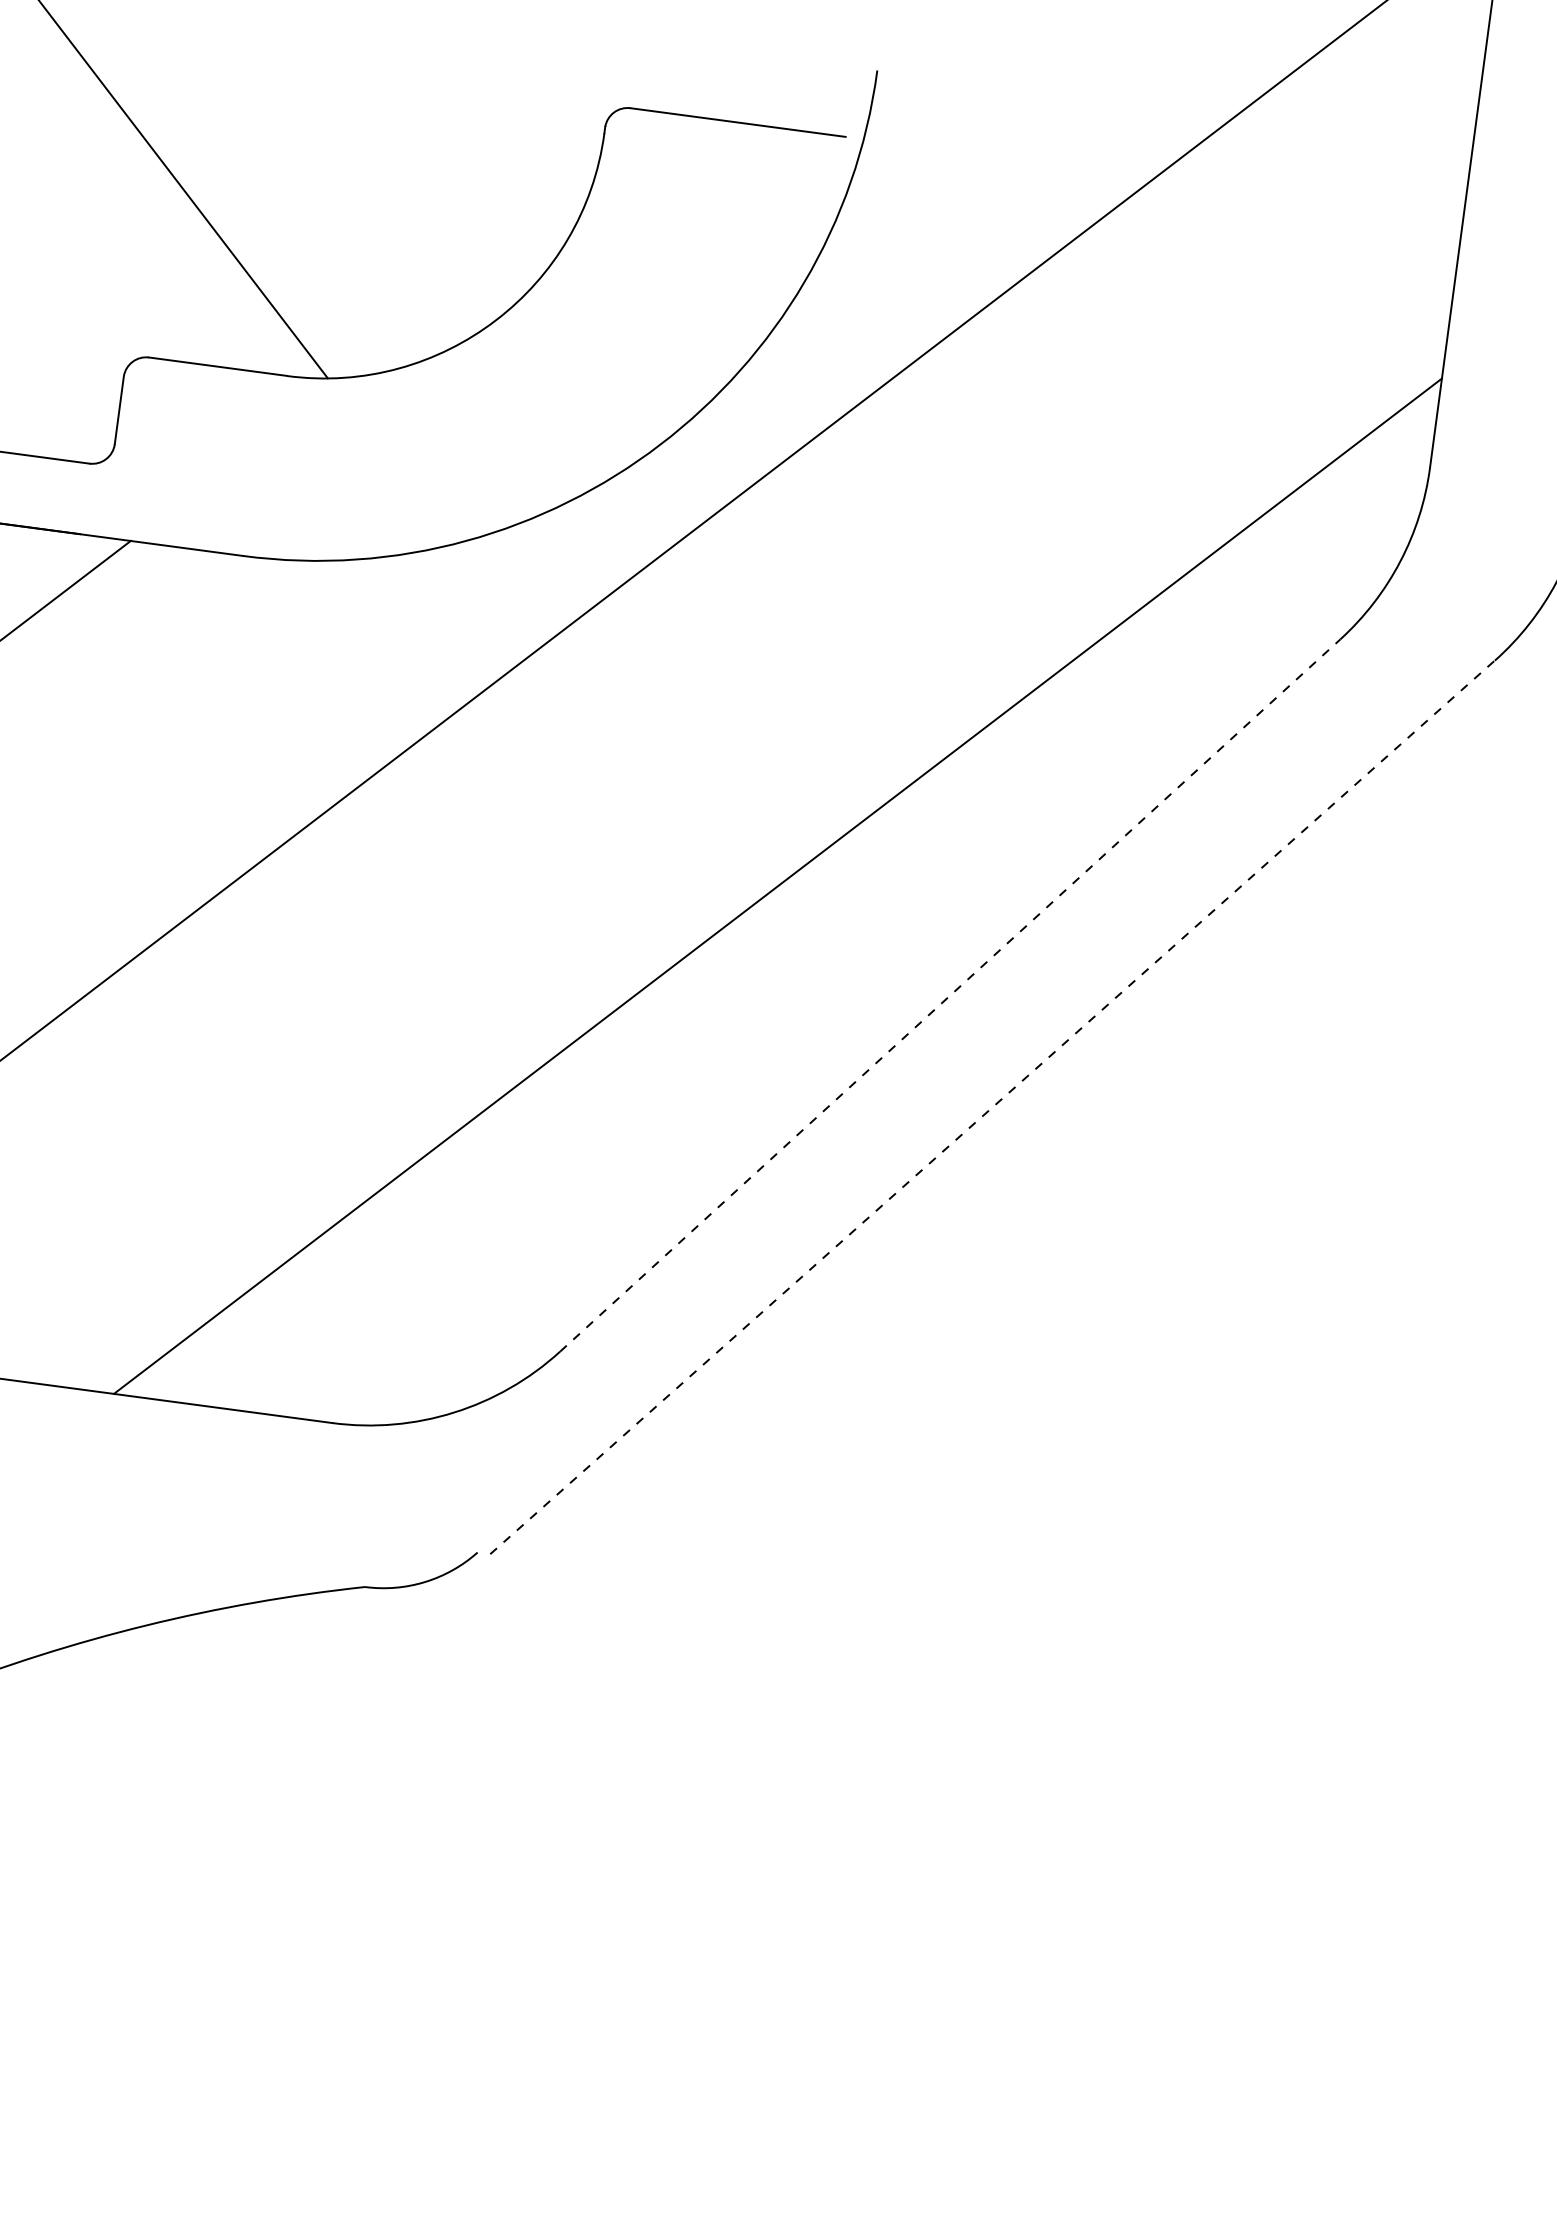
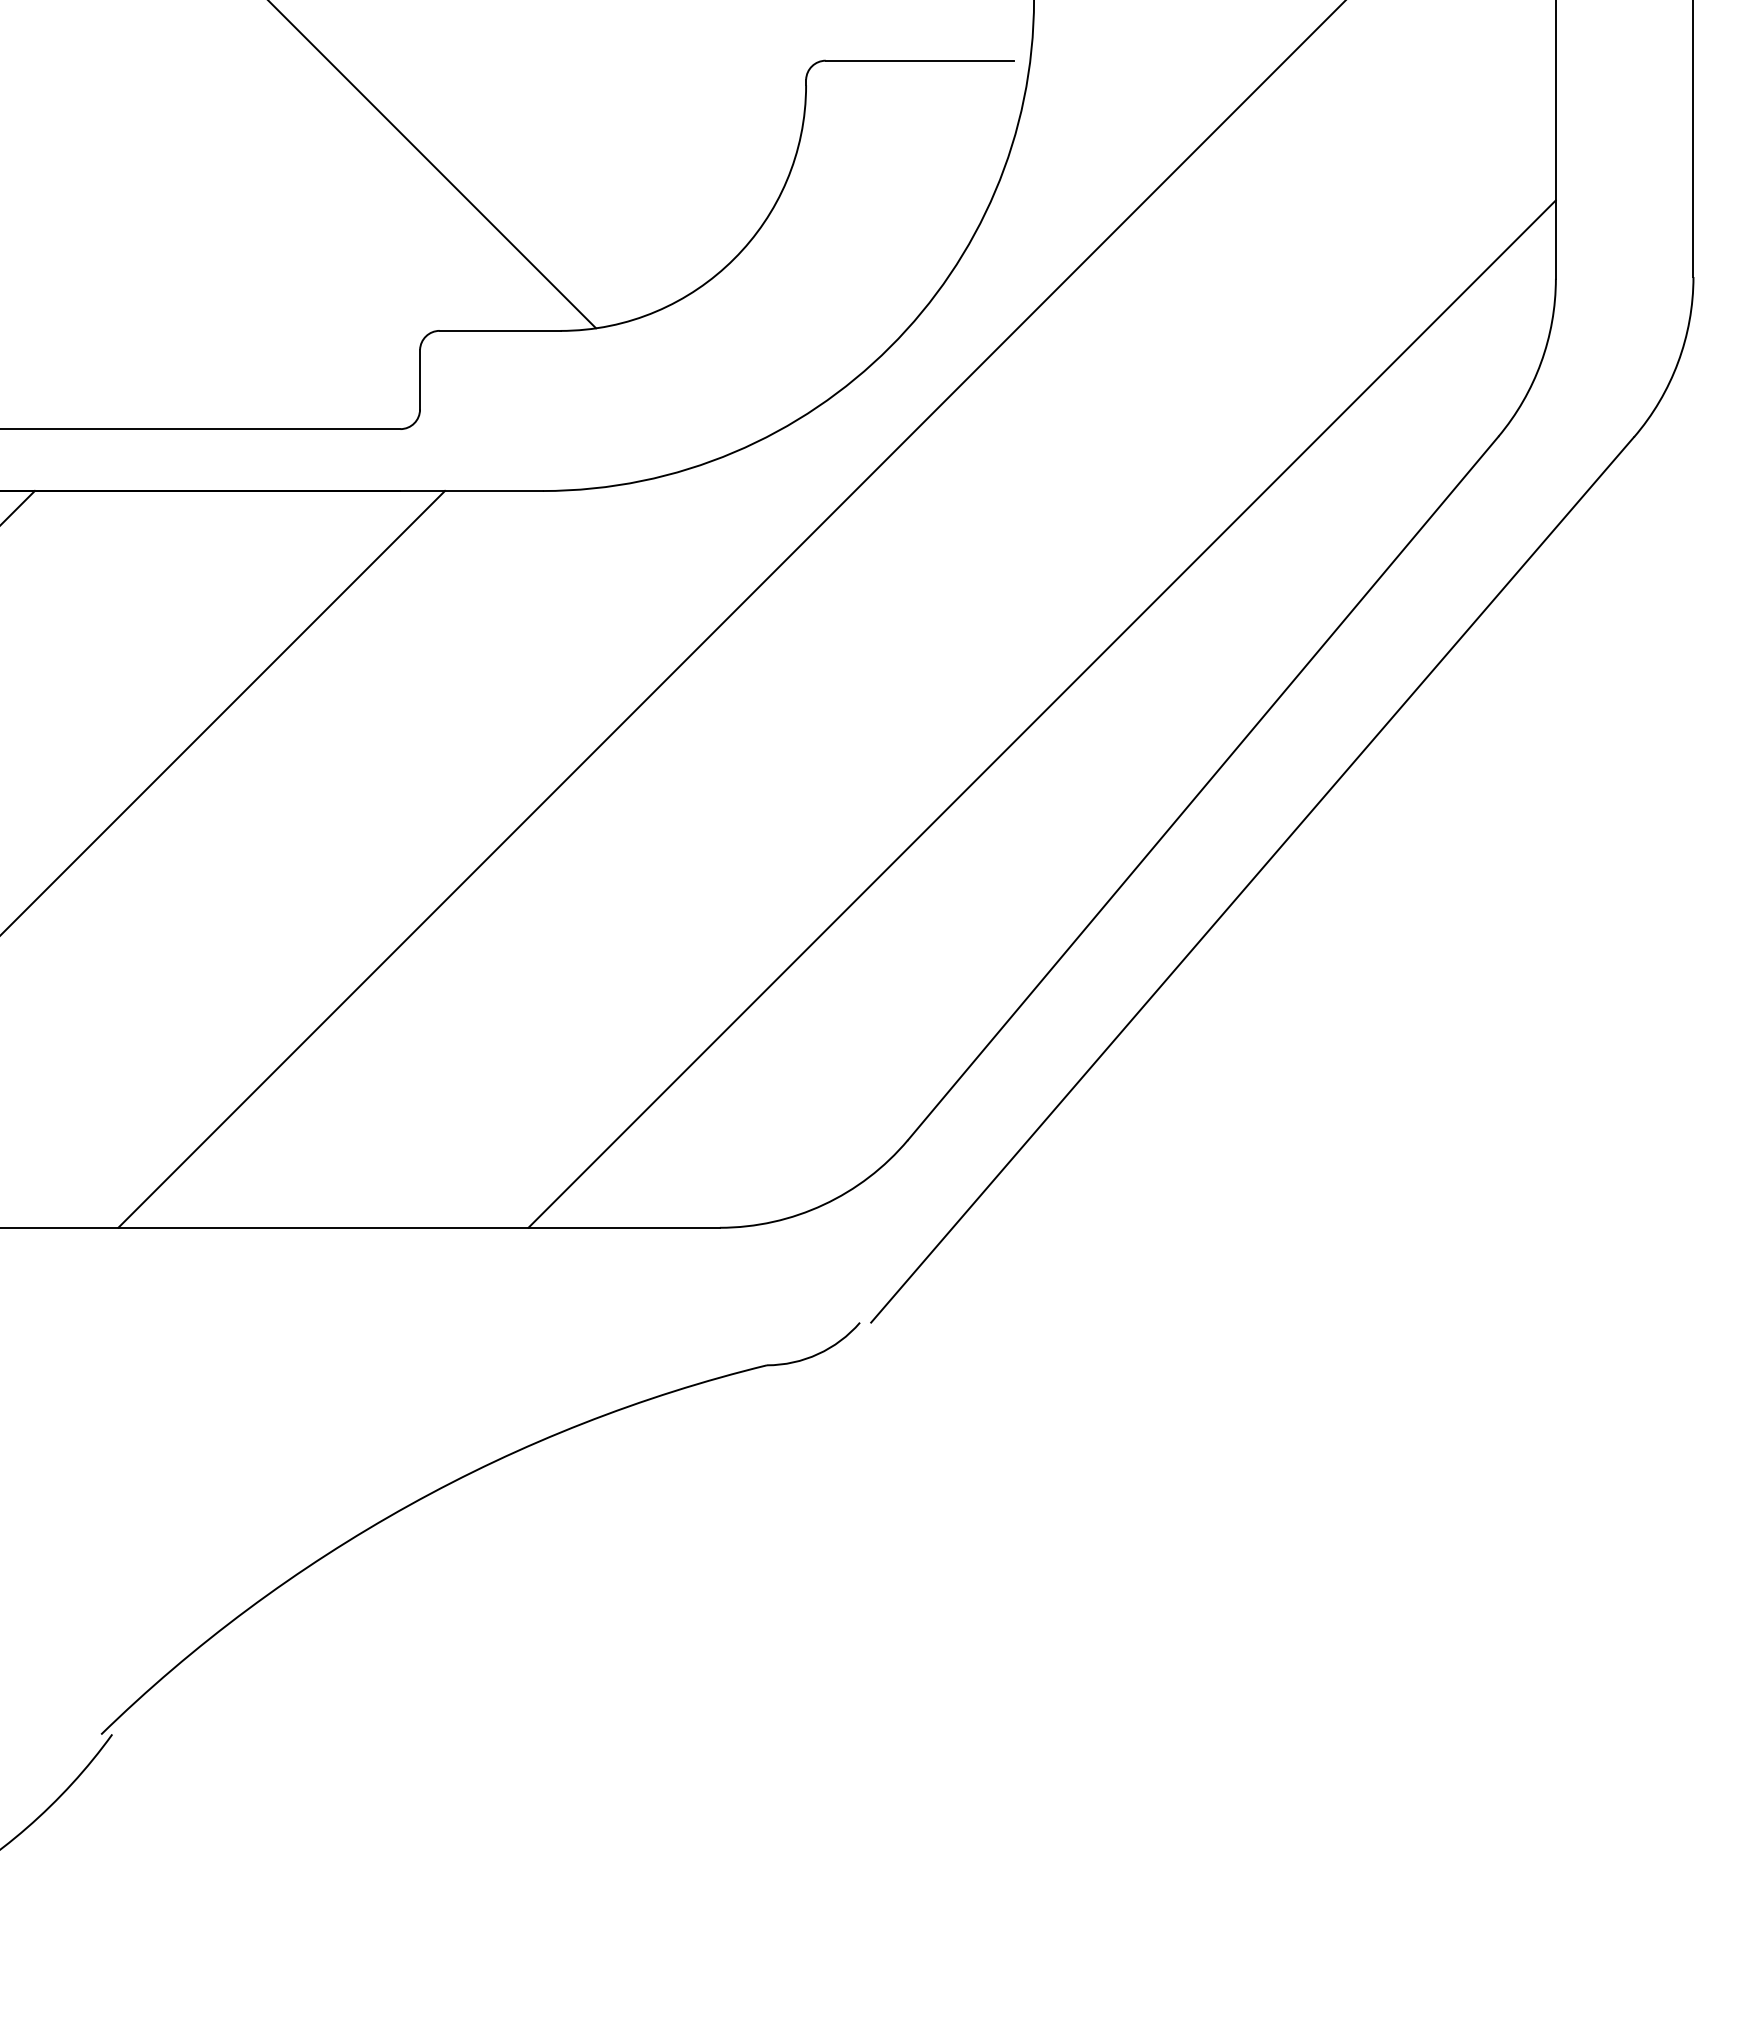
line: (950, 995) -> (1203, 788), dashed -> solid
line: (992, 1106) -> (1252, 879), dashed -> solid

